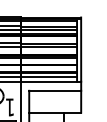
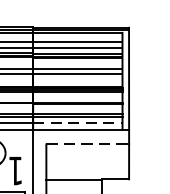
line: (49, 77) -> (78, 123), solid -> dashed
line: (55, 90) -> (88, 143), solid -> dashed

